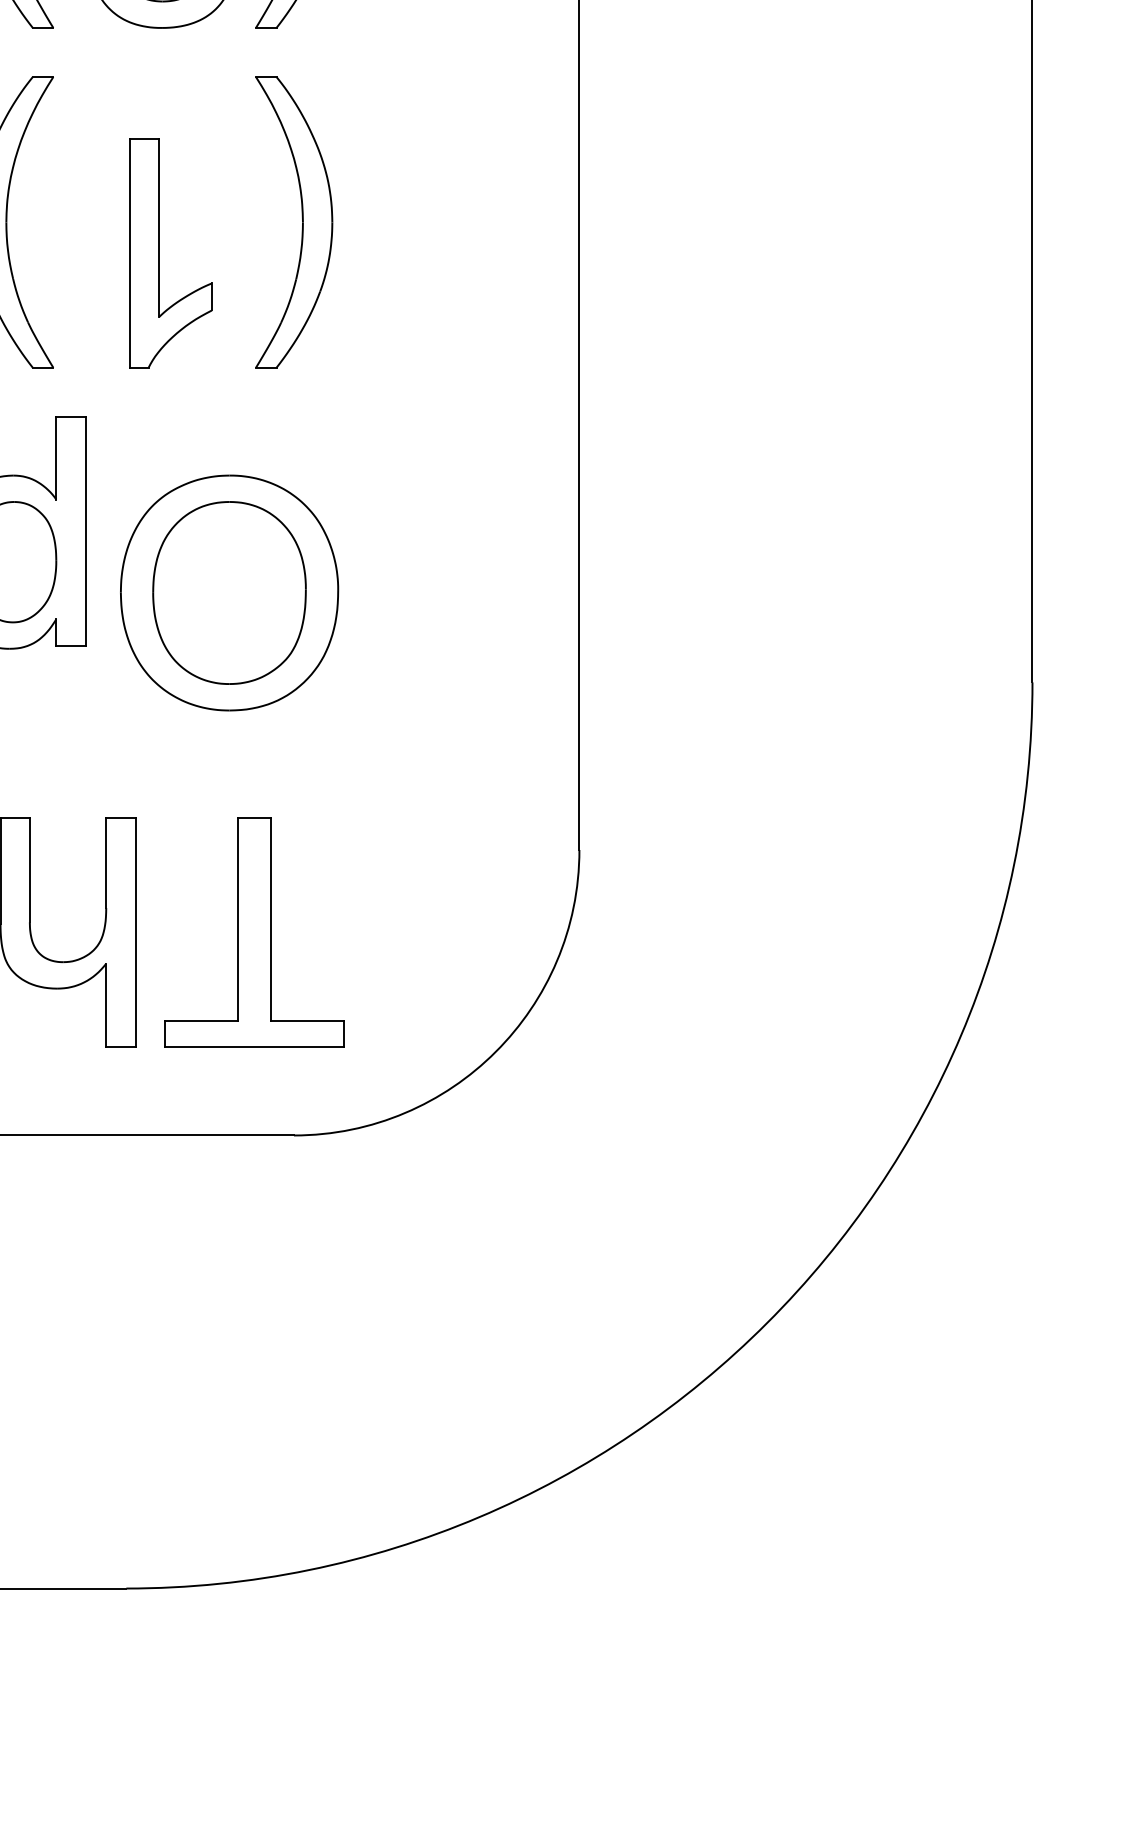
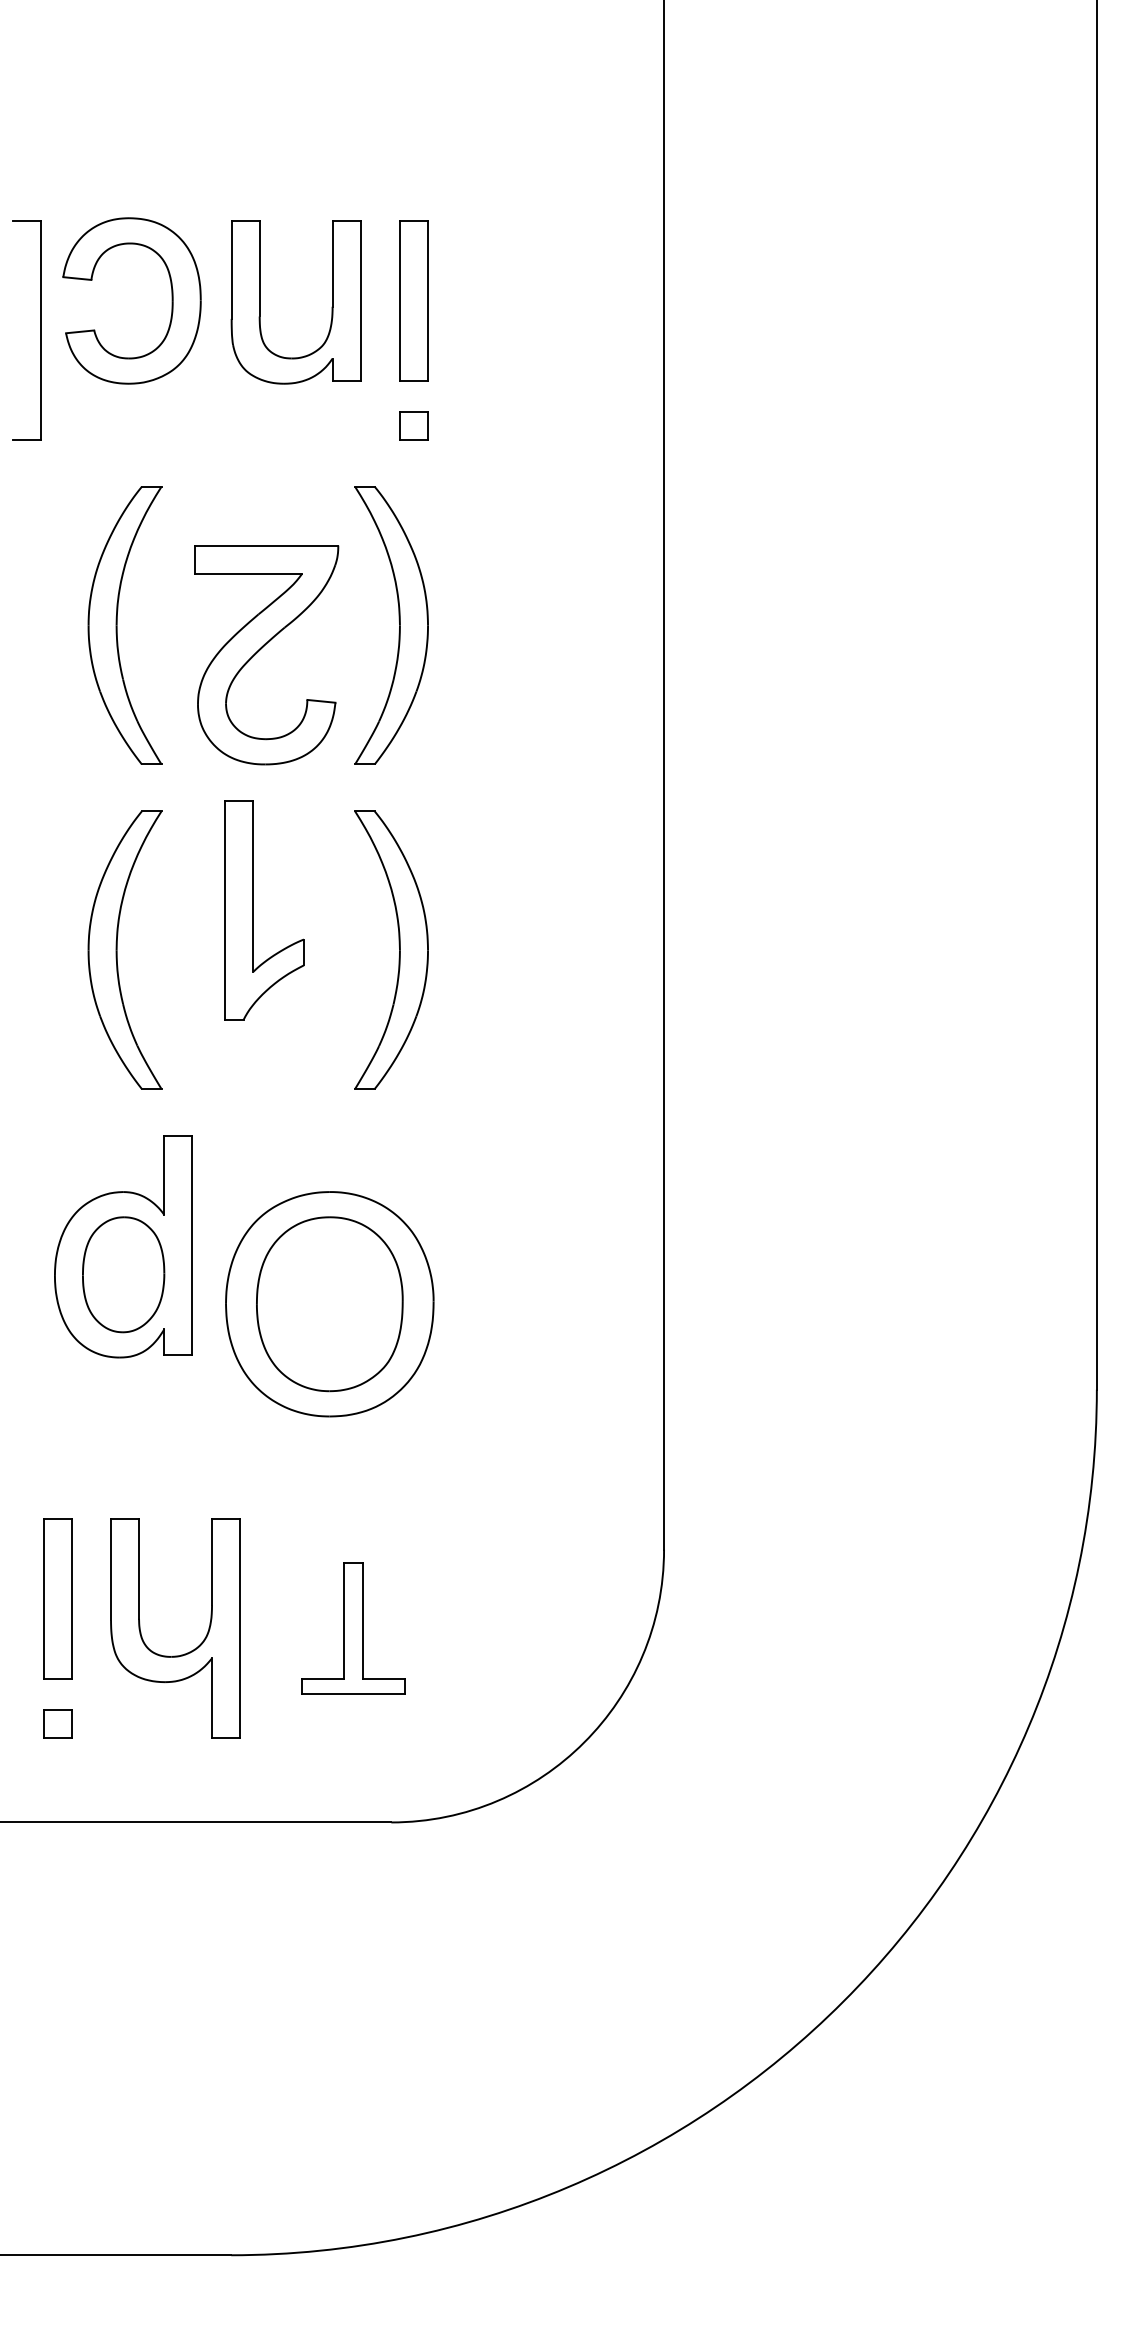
part: (159, 253) -> (253, 910), moved
part: (254, 932) -> (353, 1628), size x0.6

